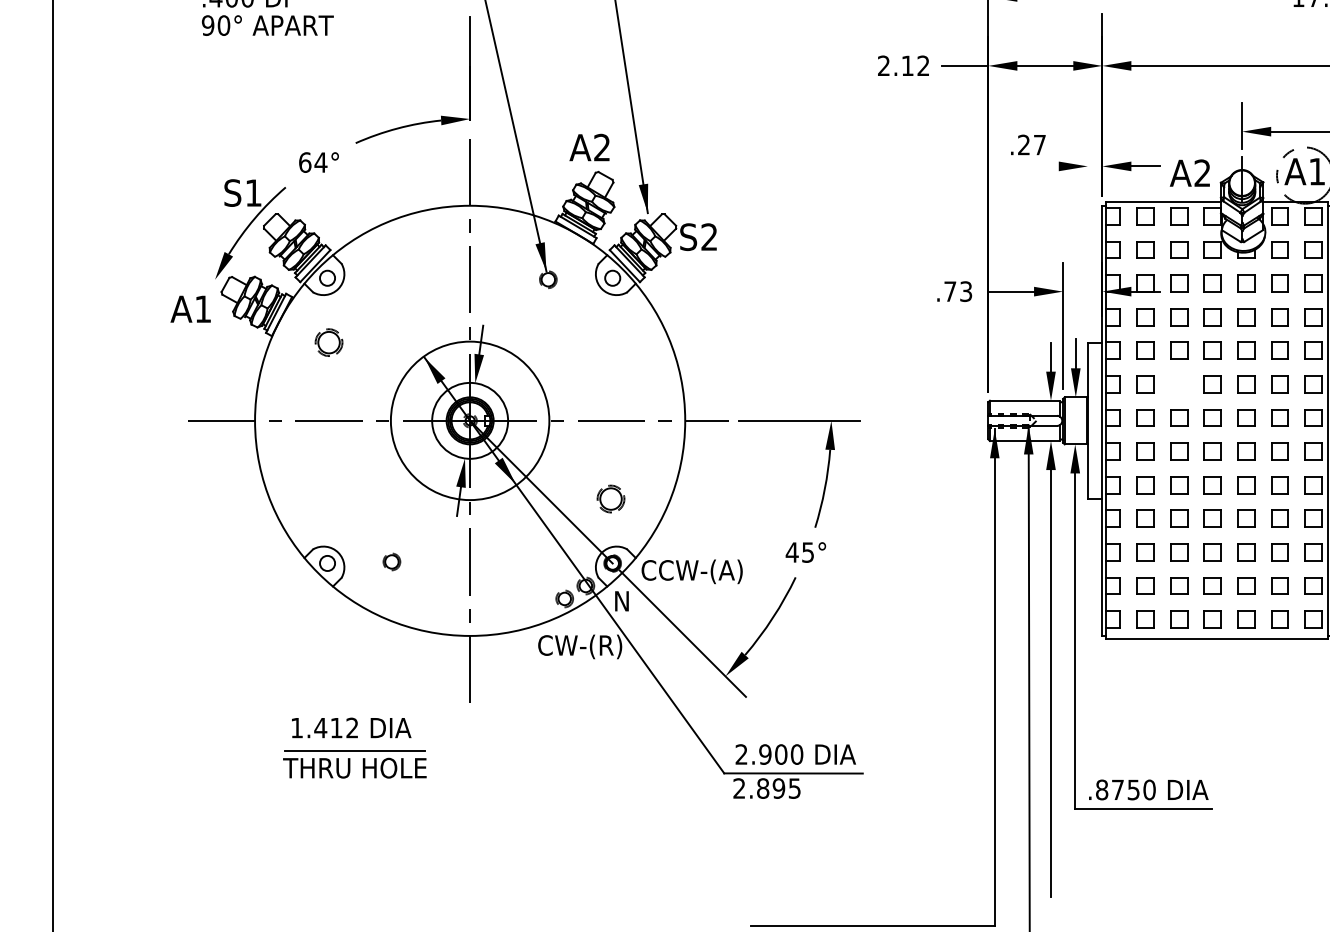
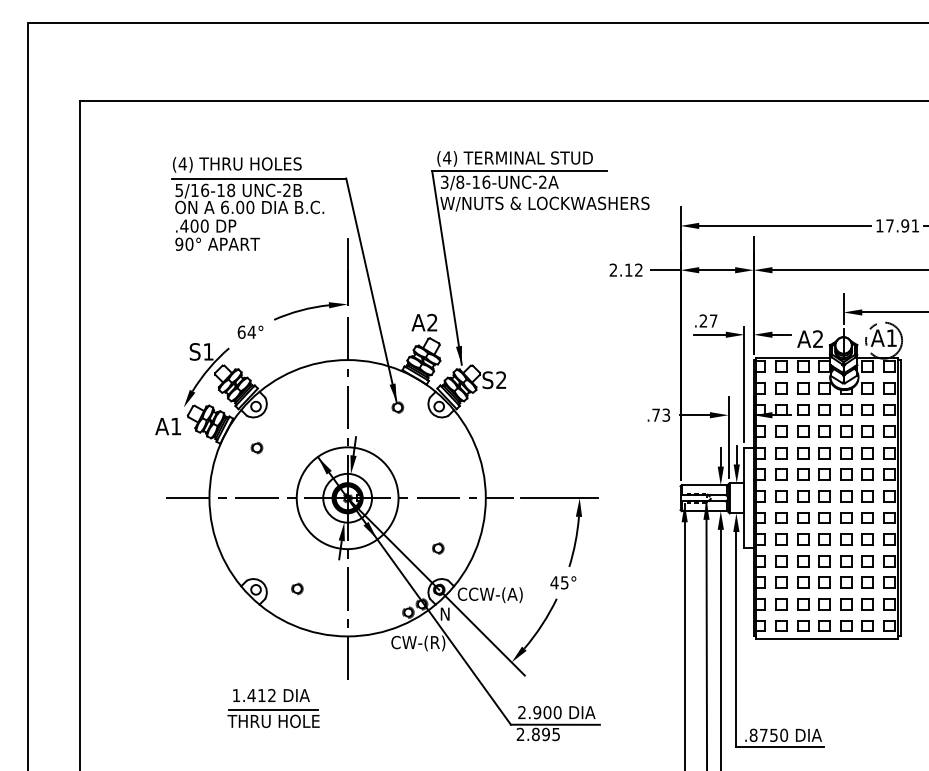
line: (1033, 165) -> (709, 334), added
line: (1087, 243) -> (744, 384), added
part: (328, 341) -> (256, 447), size x0.62
part: (1179, 383) -> (803, 474), added
part: (611, 499) -> (438, 548), size x0.62

